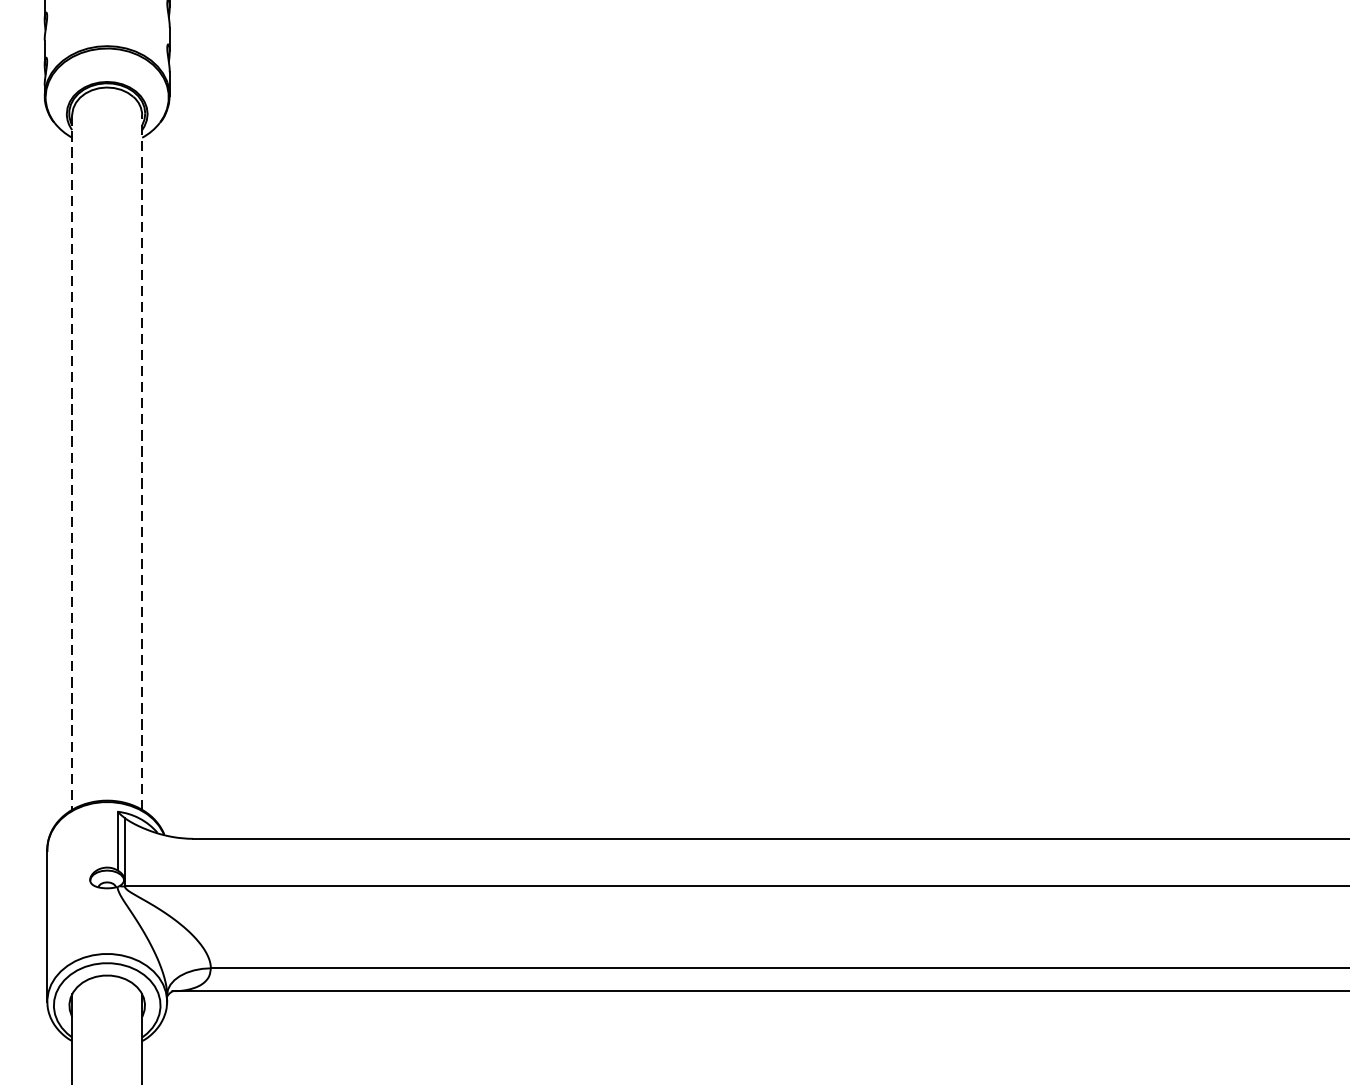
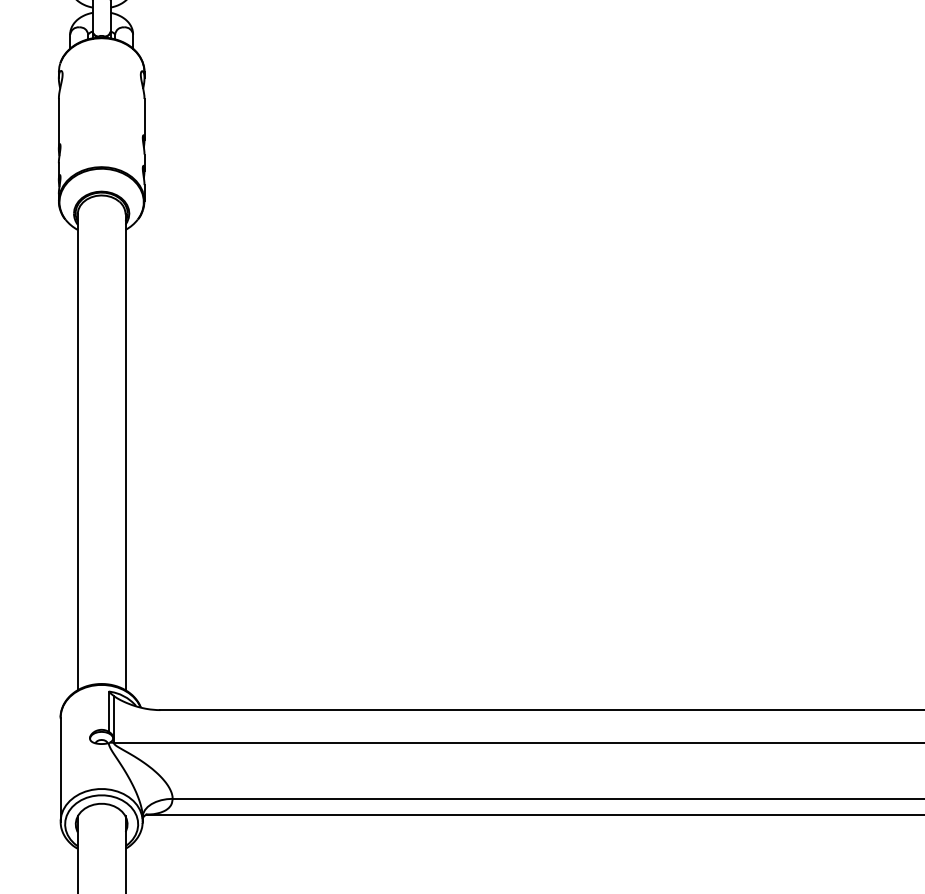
line: (71, 462) -> (77, 452), dashed -> solid
line: (142, 462) -> (125, 452), dashed -> solid

